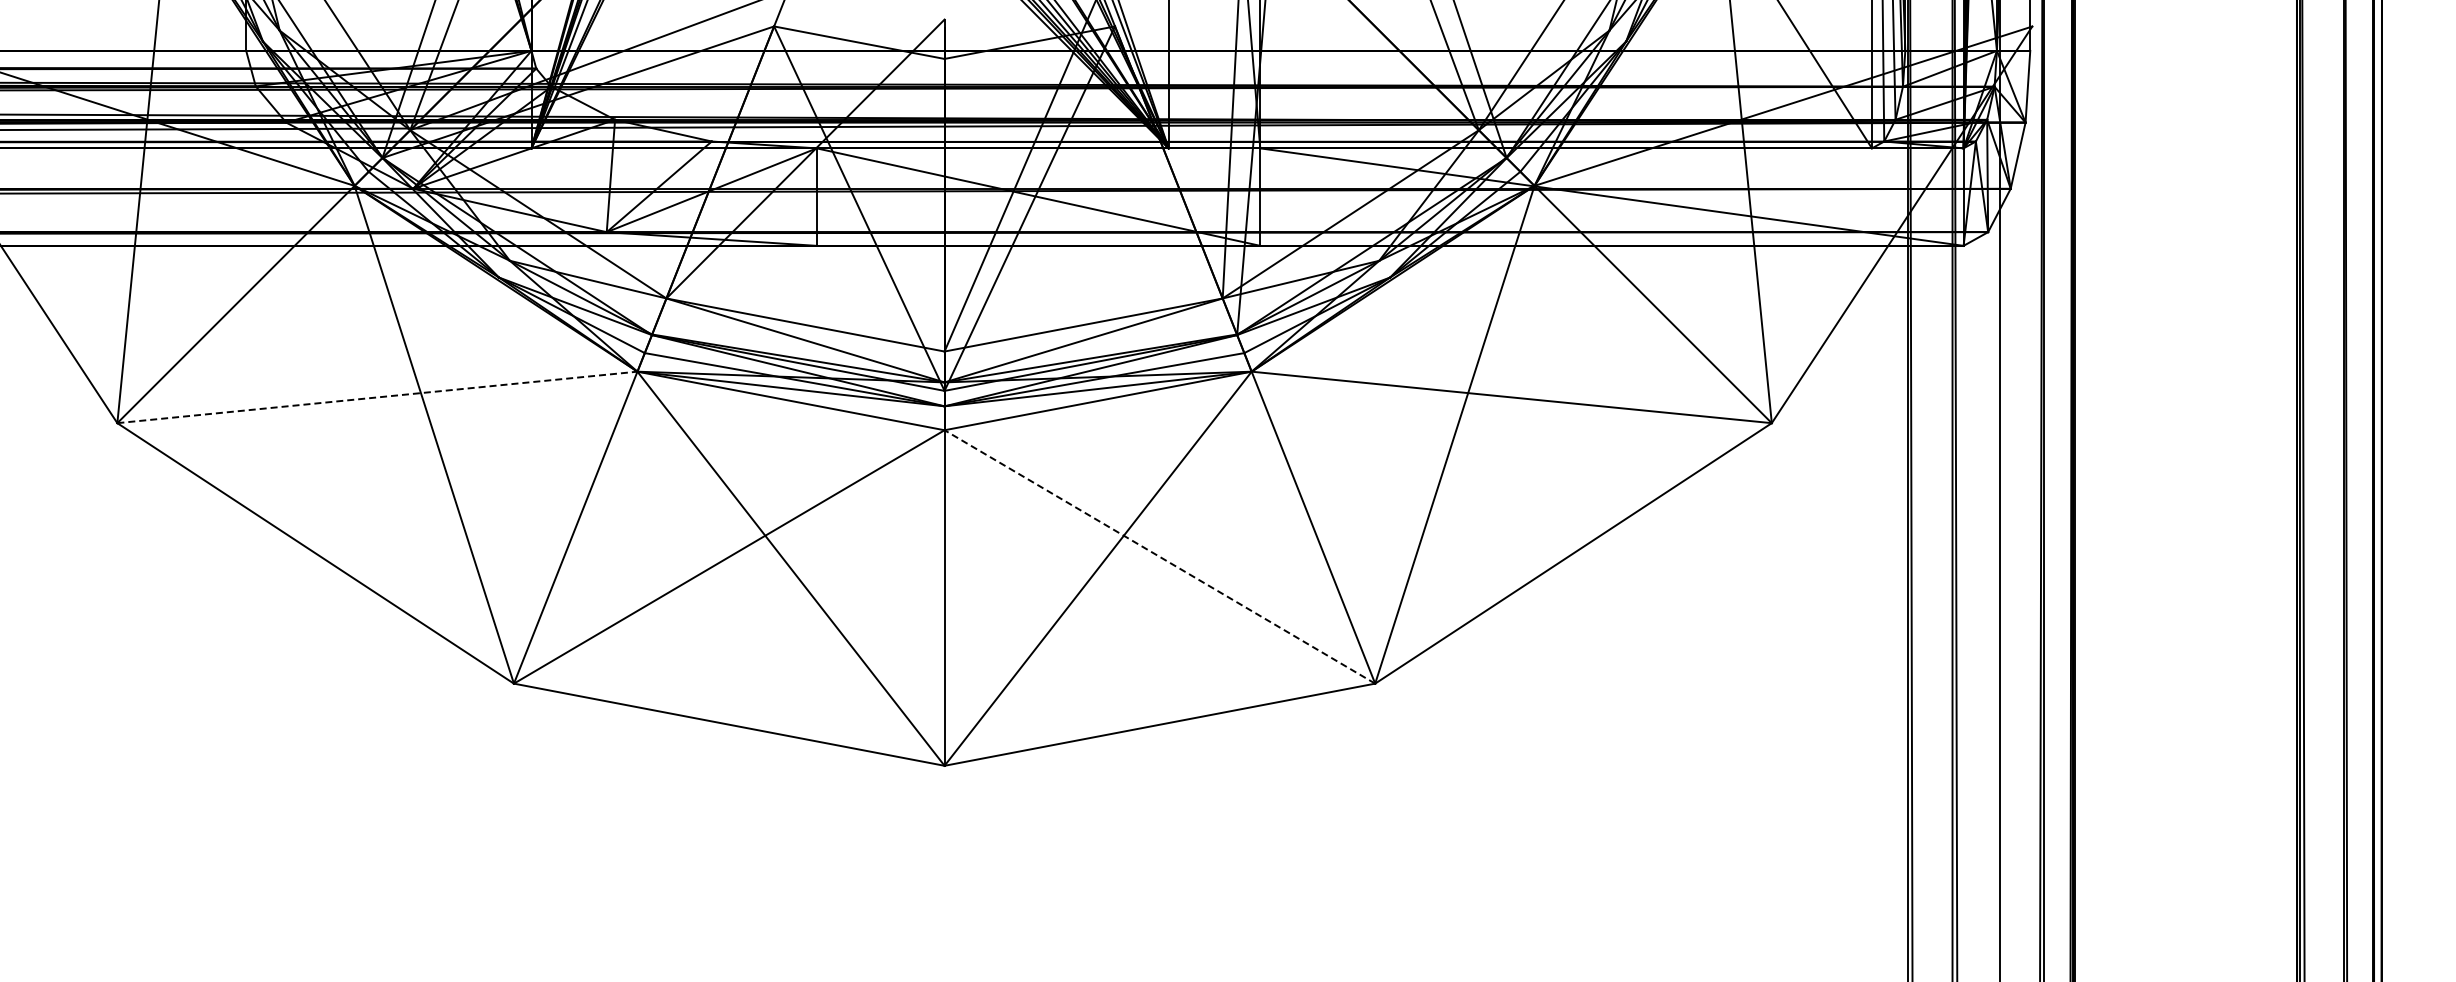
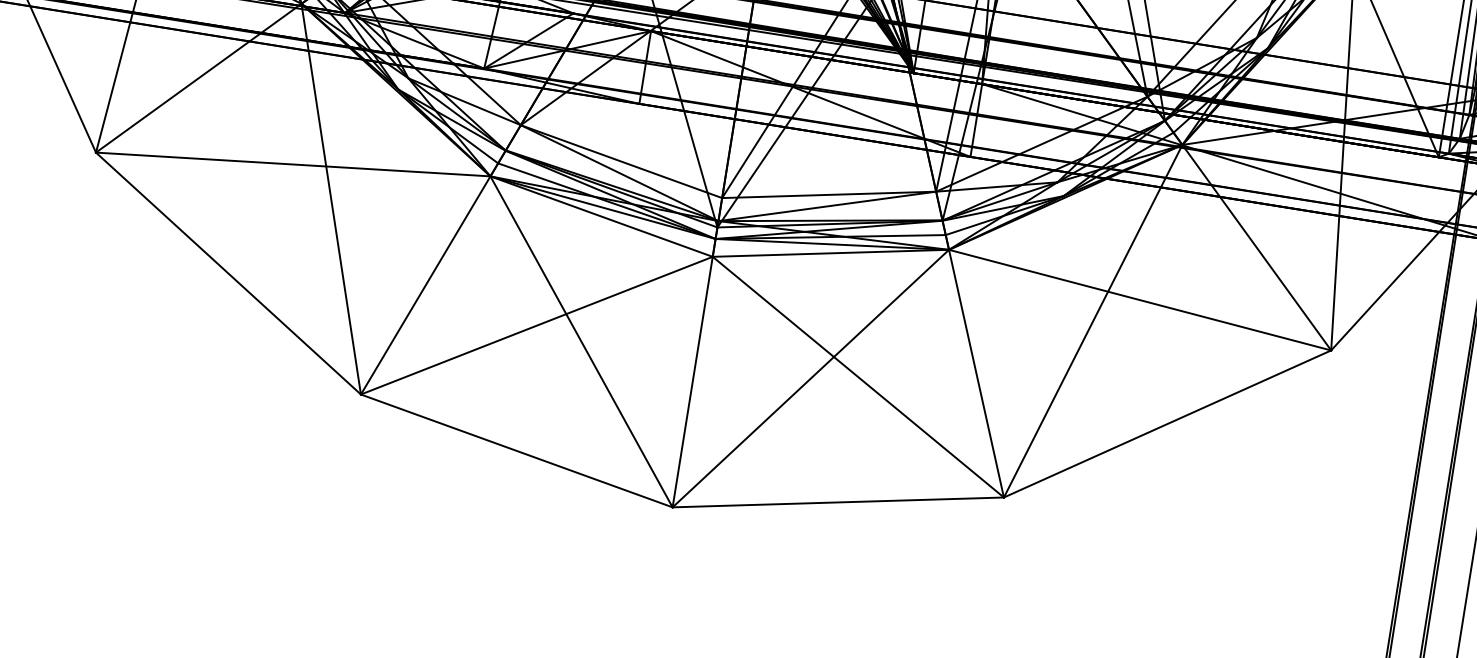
line: (377, 397) -> (293, 164), dashed -> solid
line: (1159, 556) -> (858, 376), dashed -> solid

